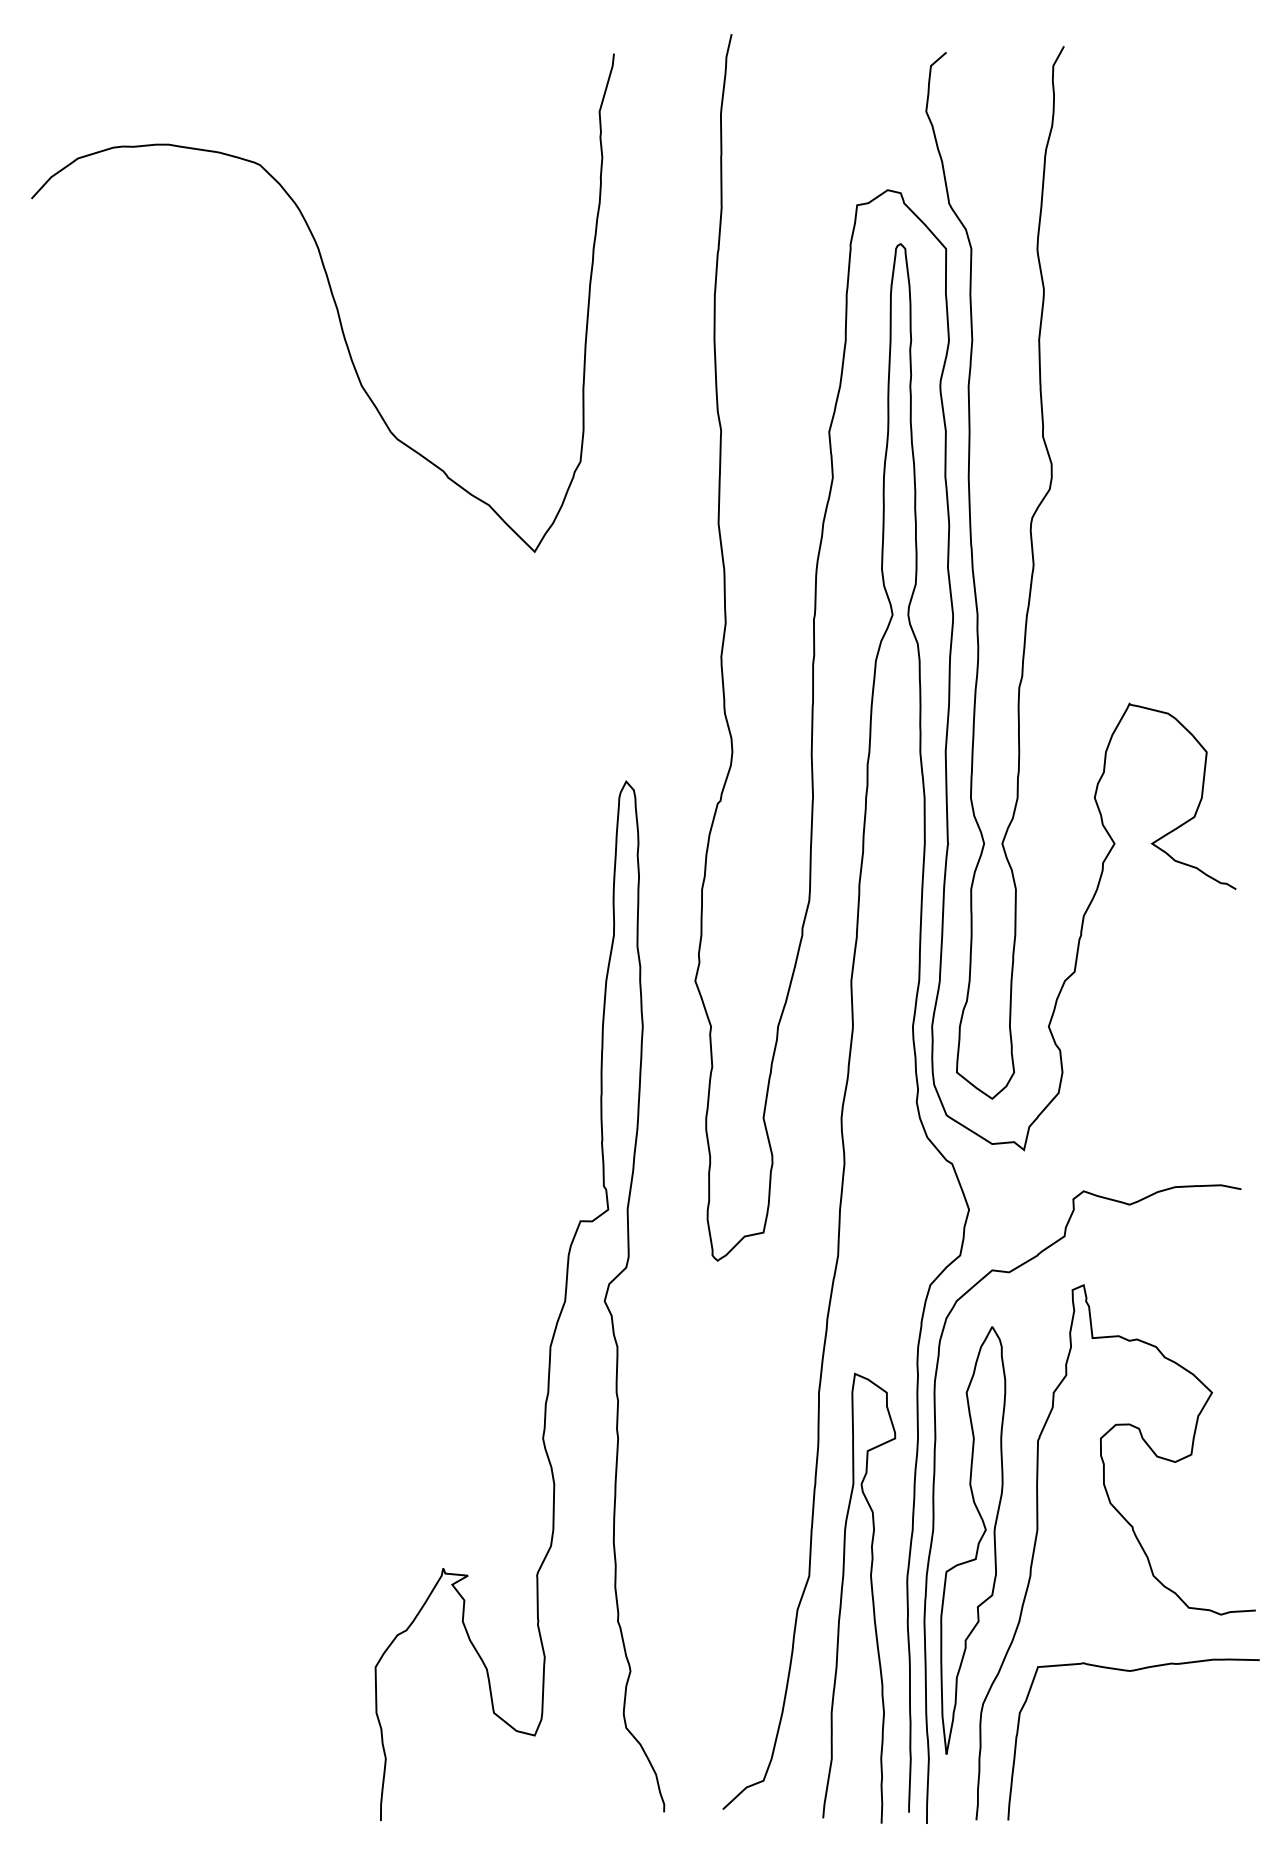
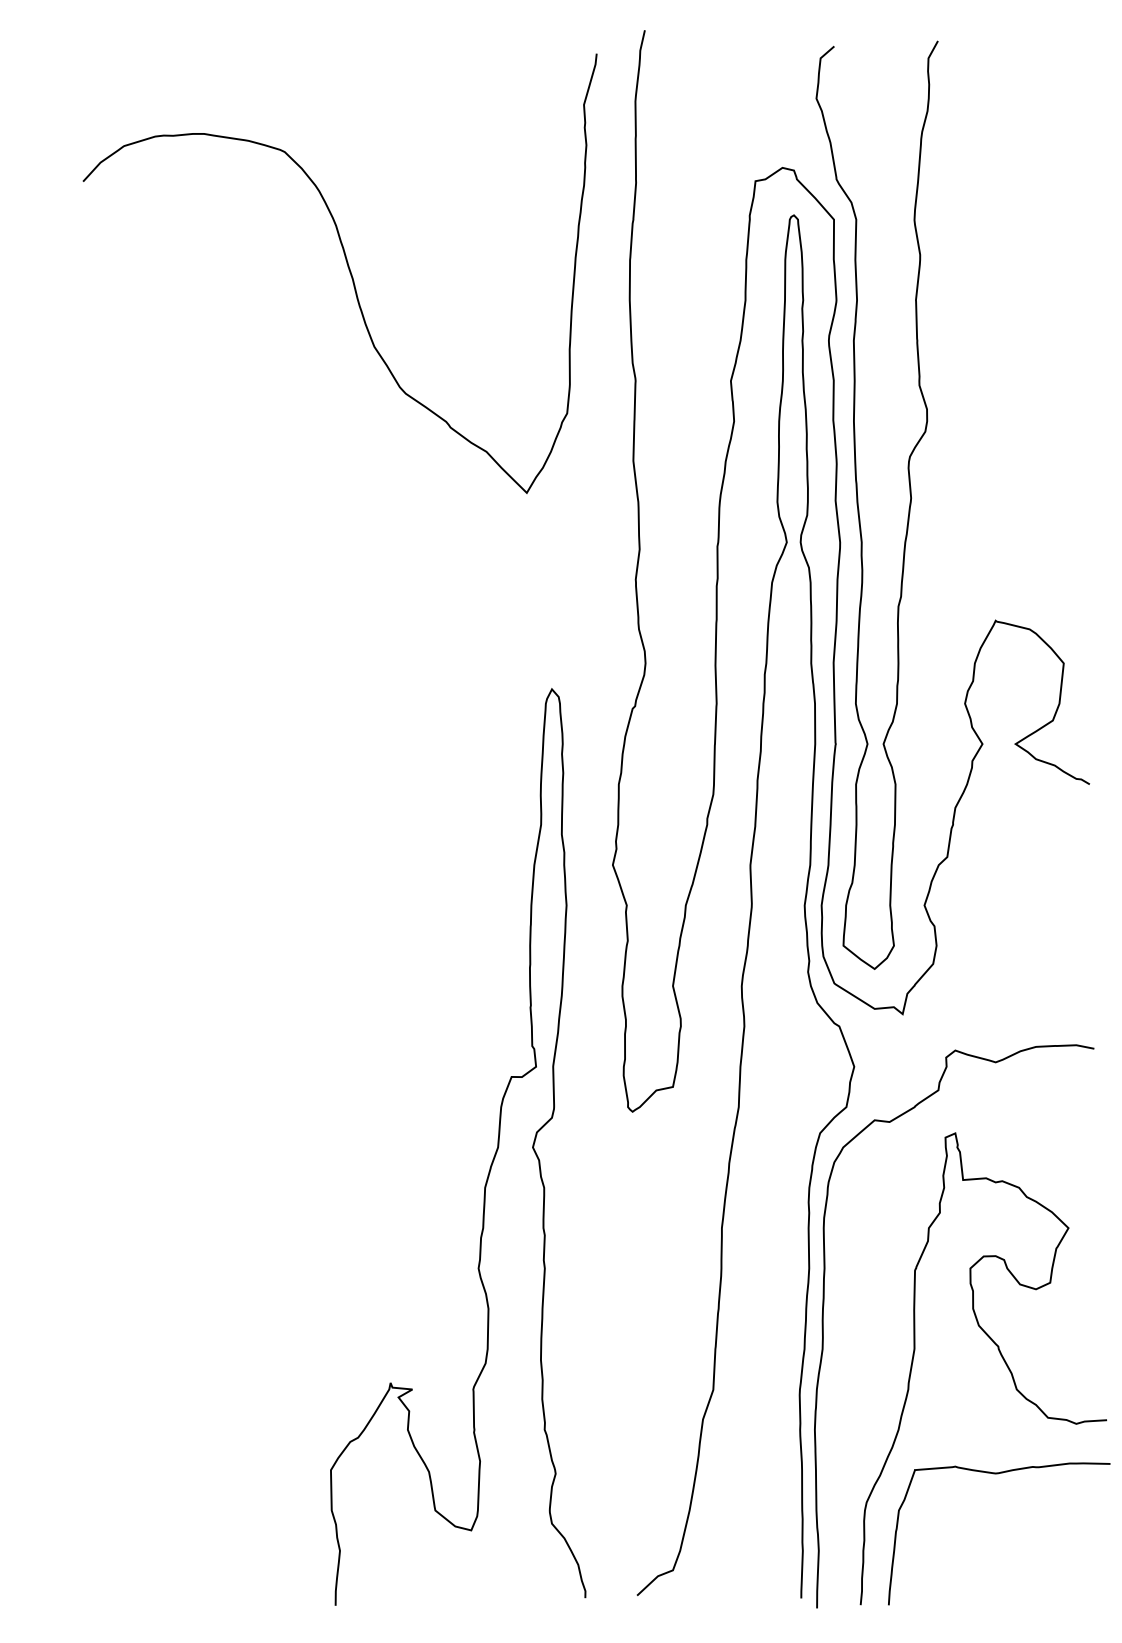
curve: (332, 298) -> (348, 269), moved
part: (973, 1540) -> (858, 1358), removed
curve: (871, 1596) -> (768, 1407), removed

